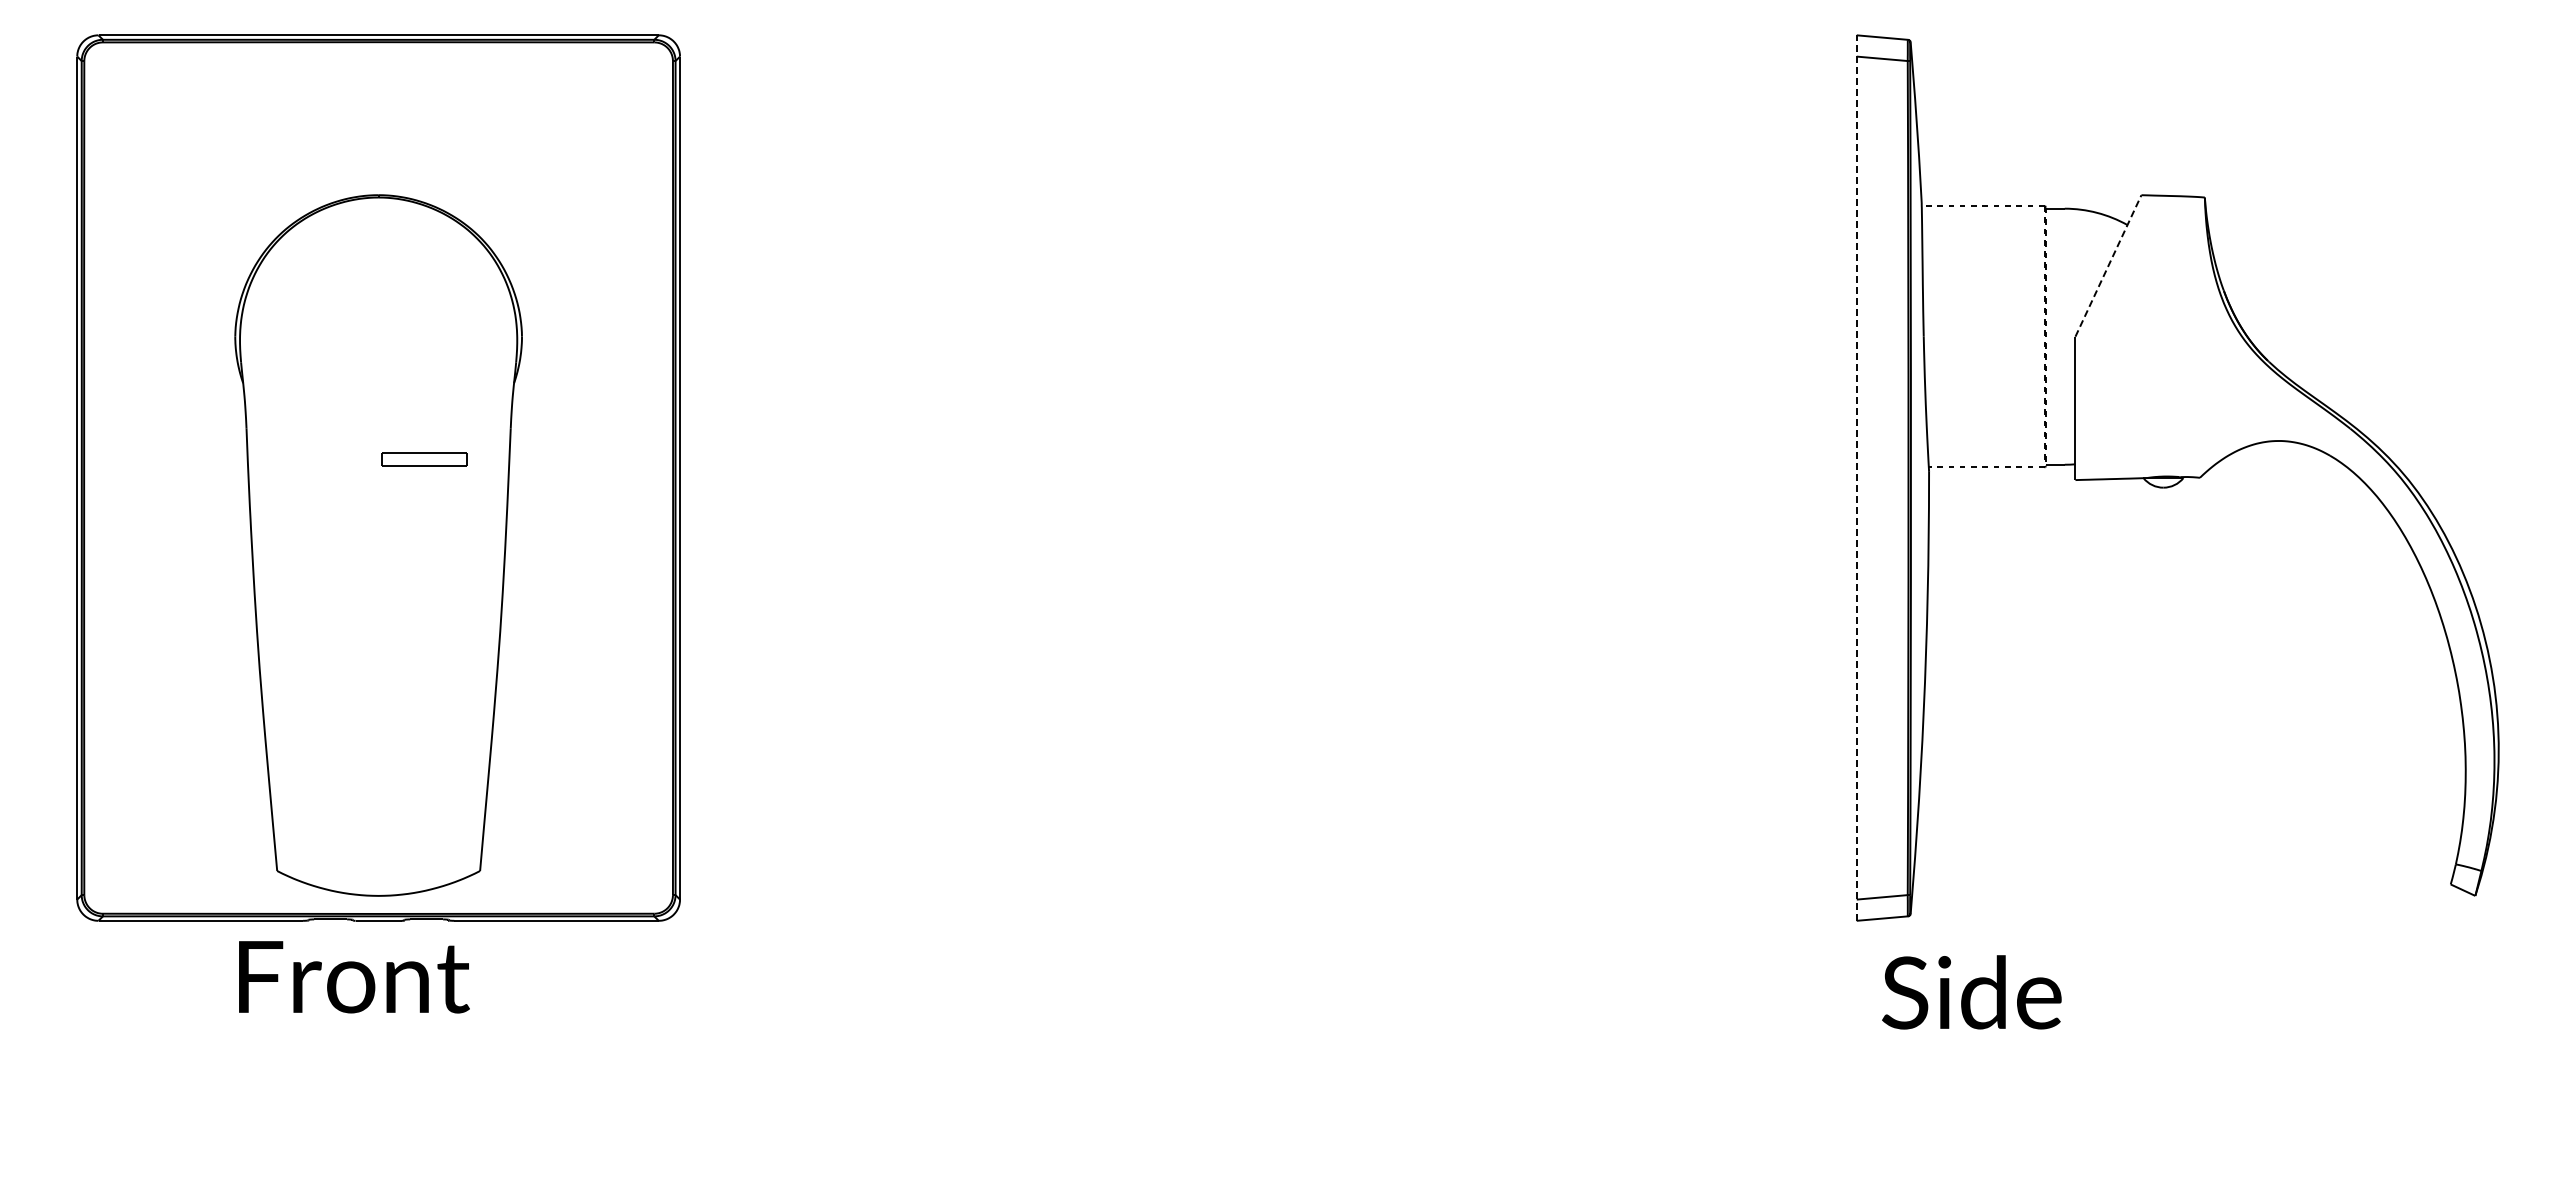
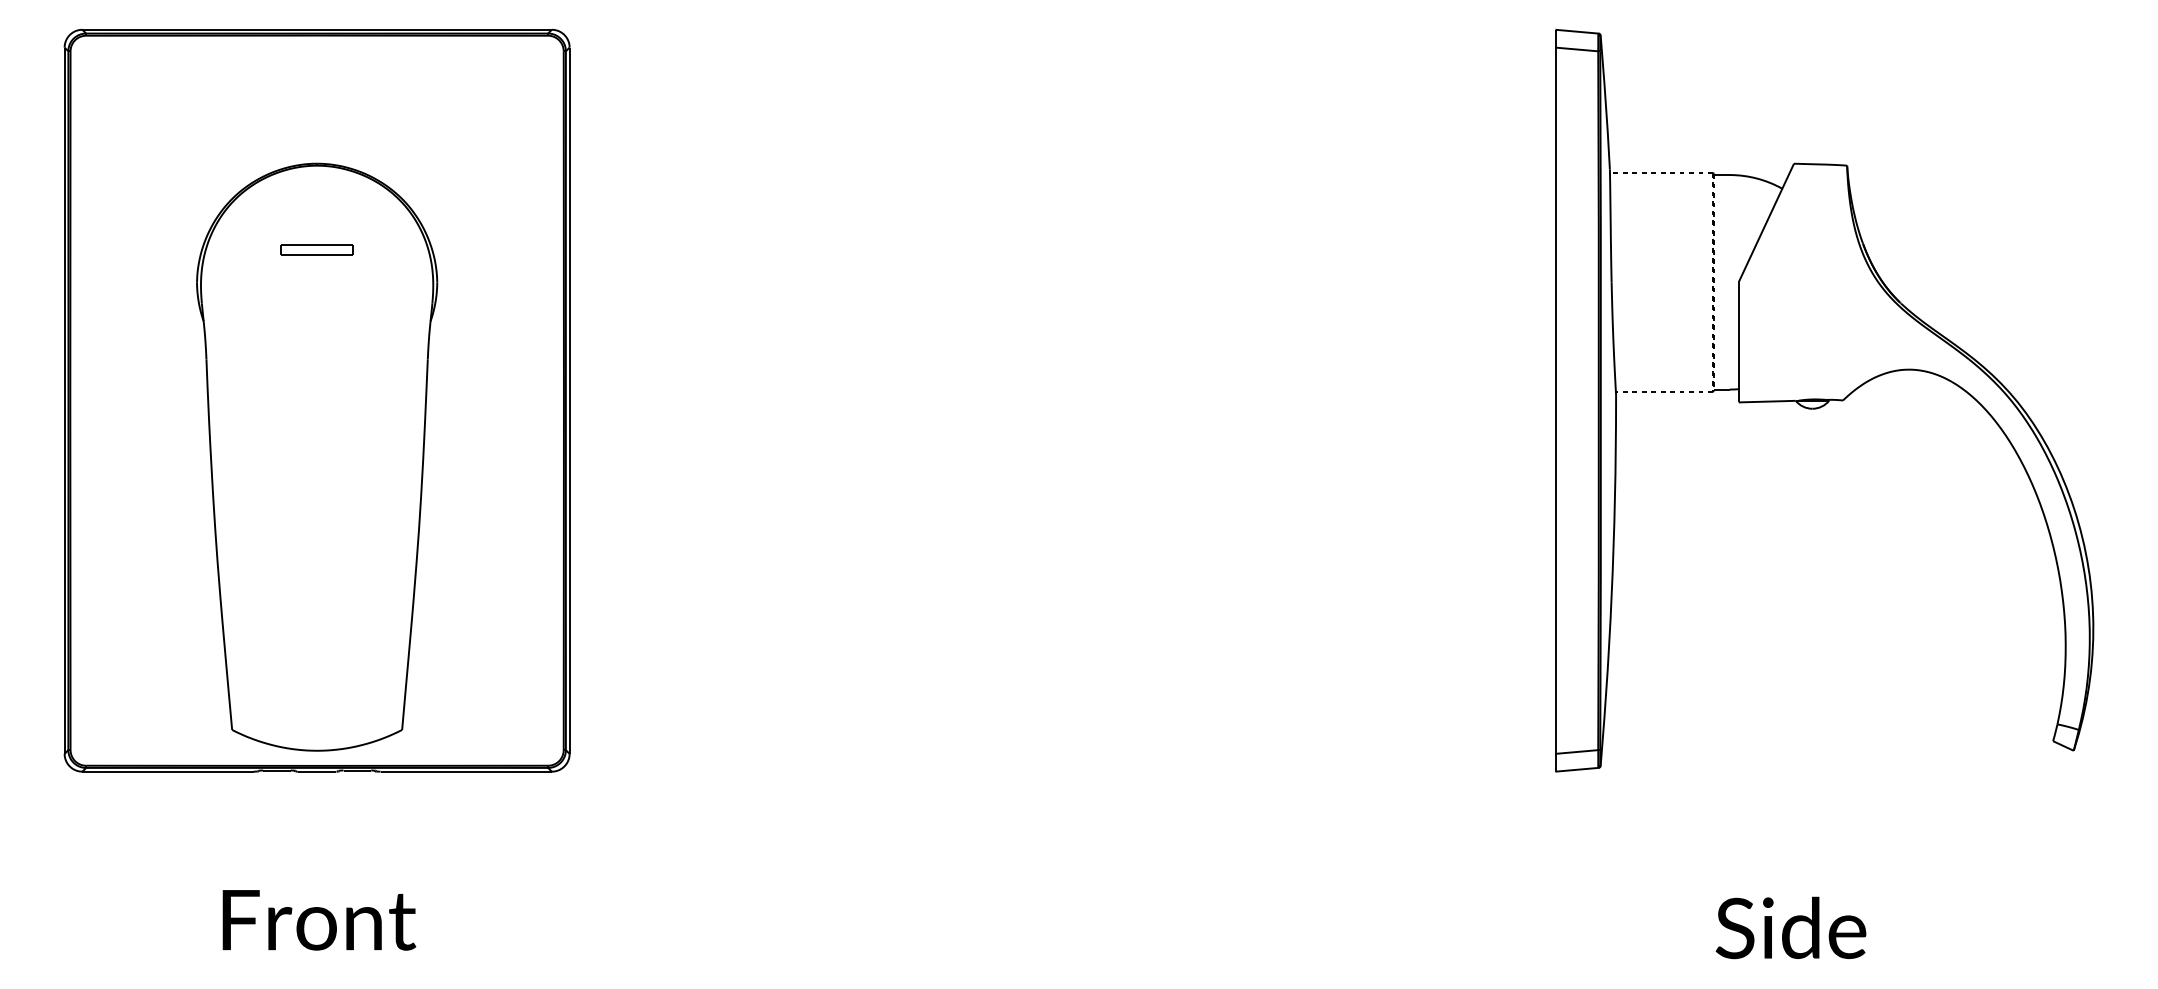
line: (2108, 265) -> (1766, 222), dashed -> solid
part: (424, 459) -> (317, 250), moved
line: (1856, 478) -> (1555, 401), dashed -> solid
text: (354, 977) -> (319, 920), moved
text: (1971, 992) -> (1790, 928), moved

